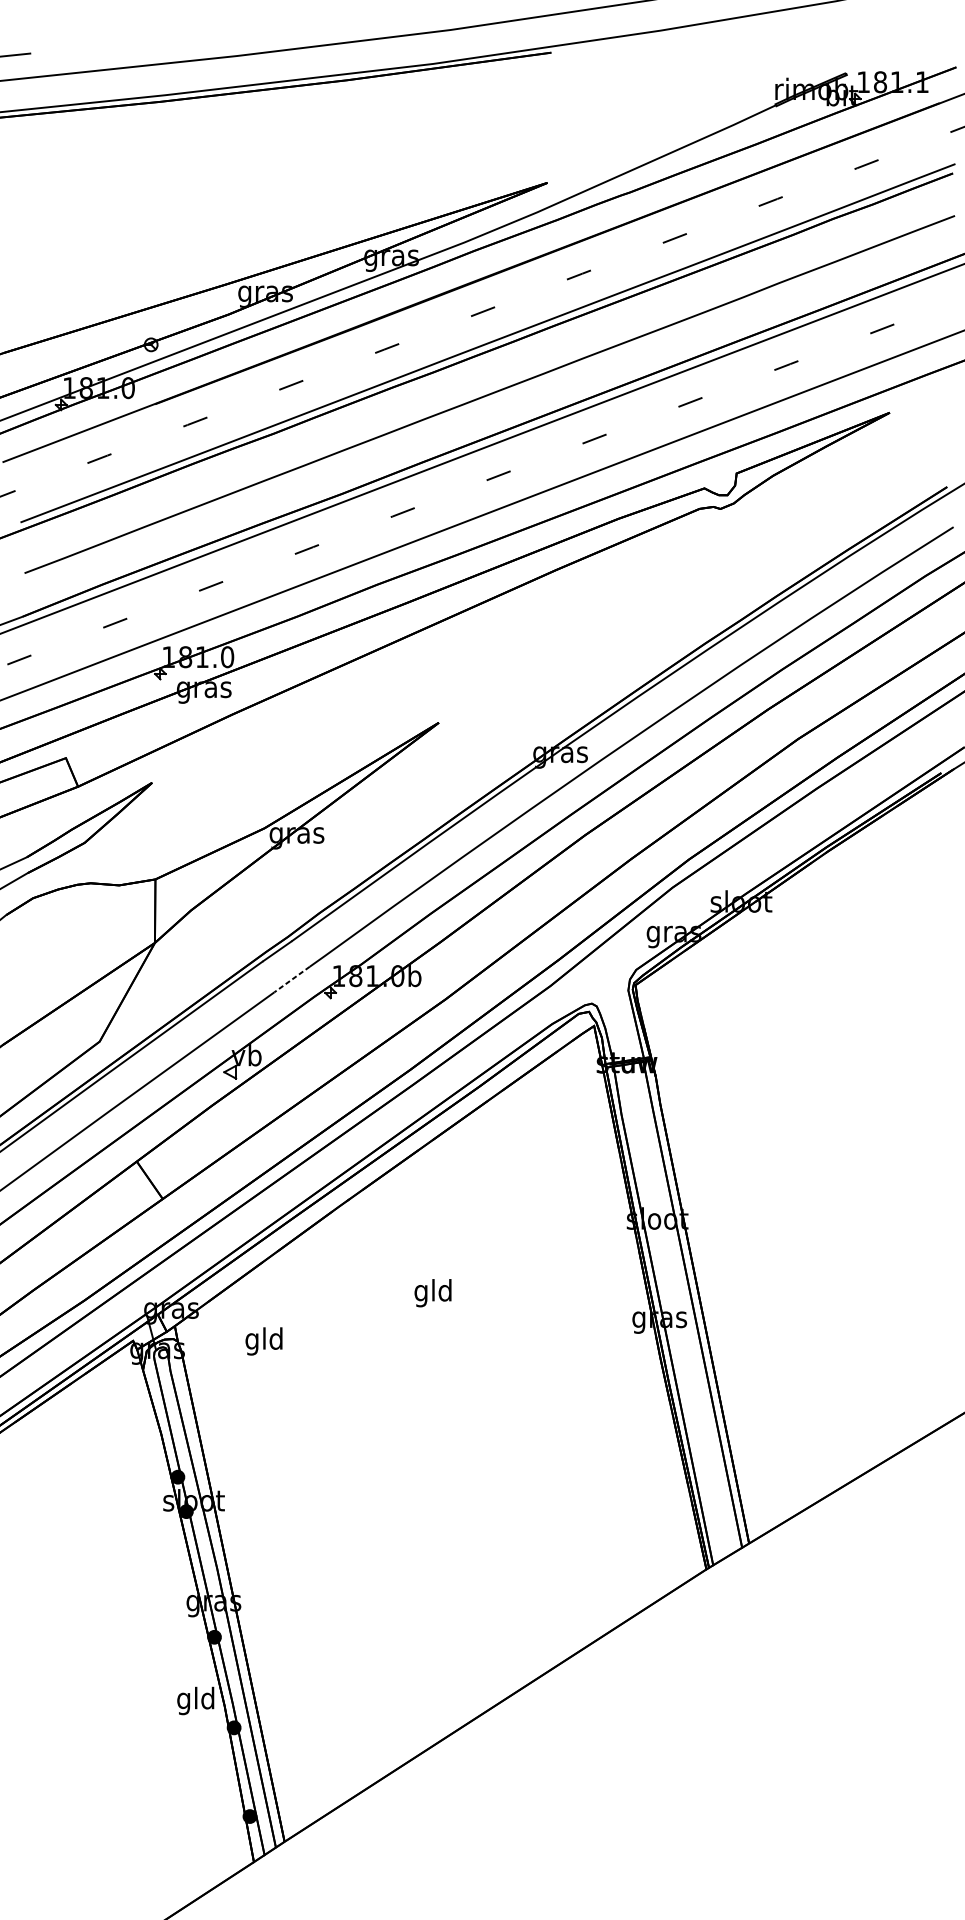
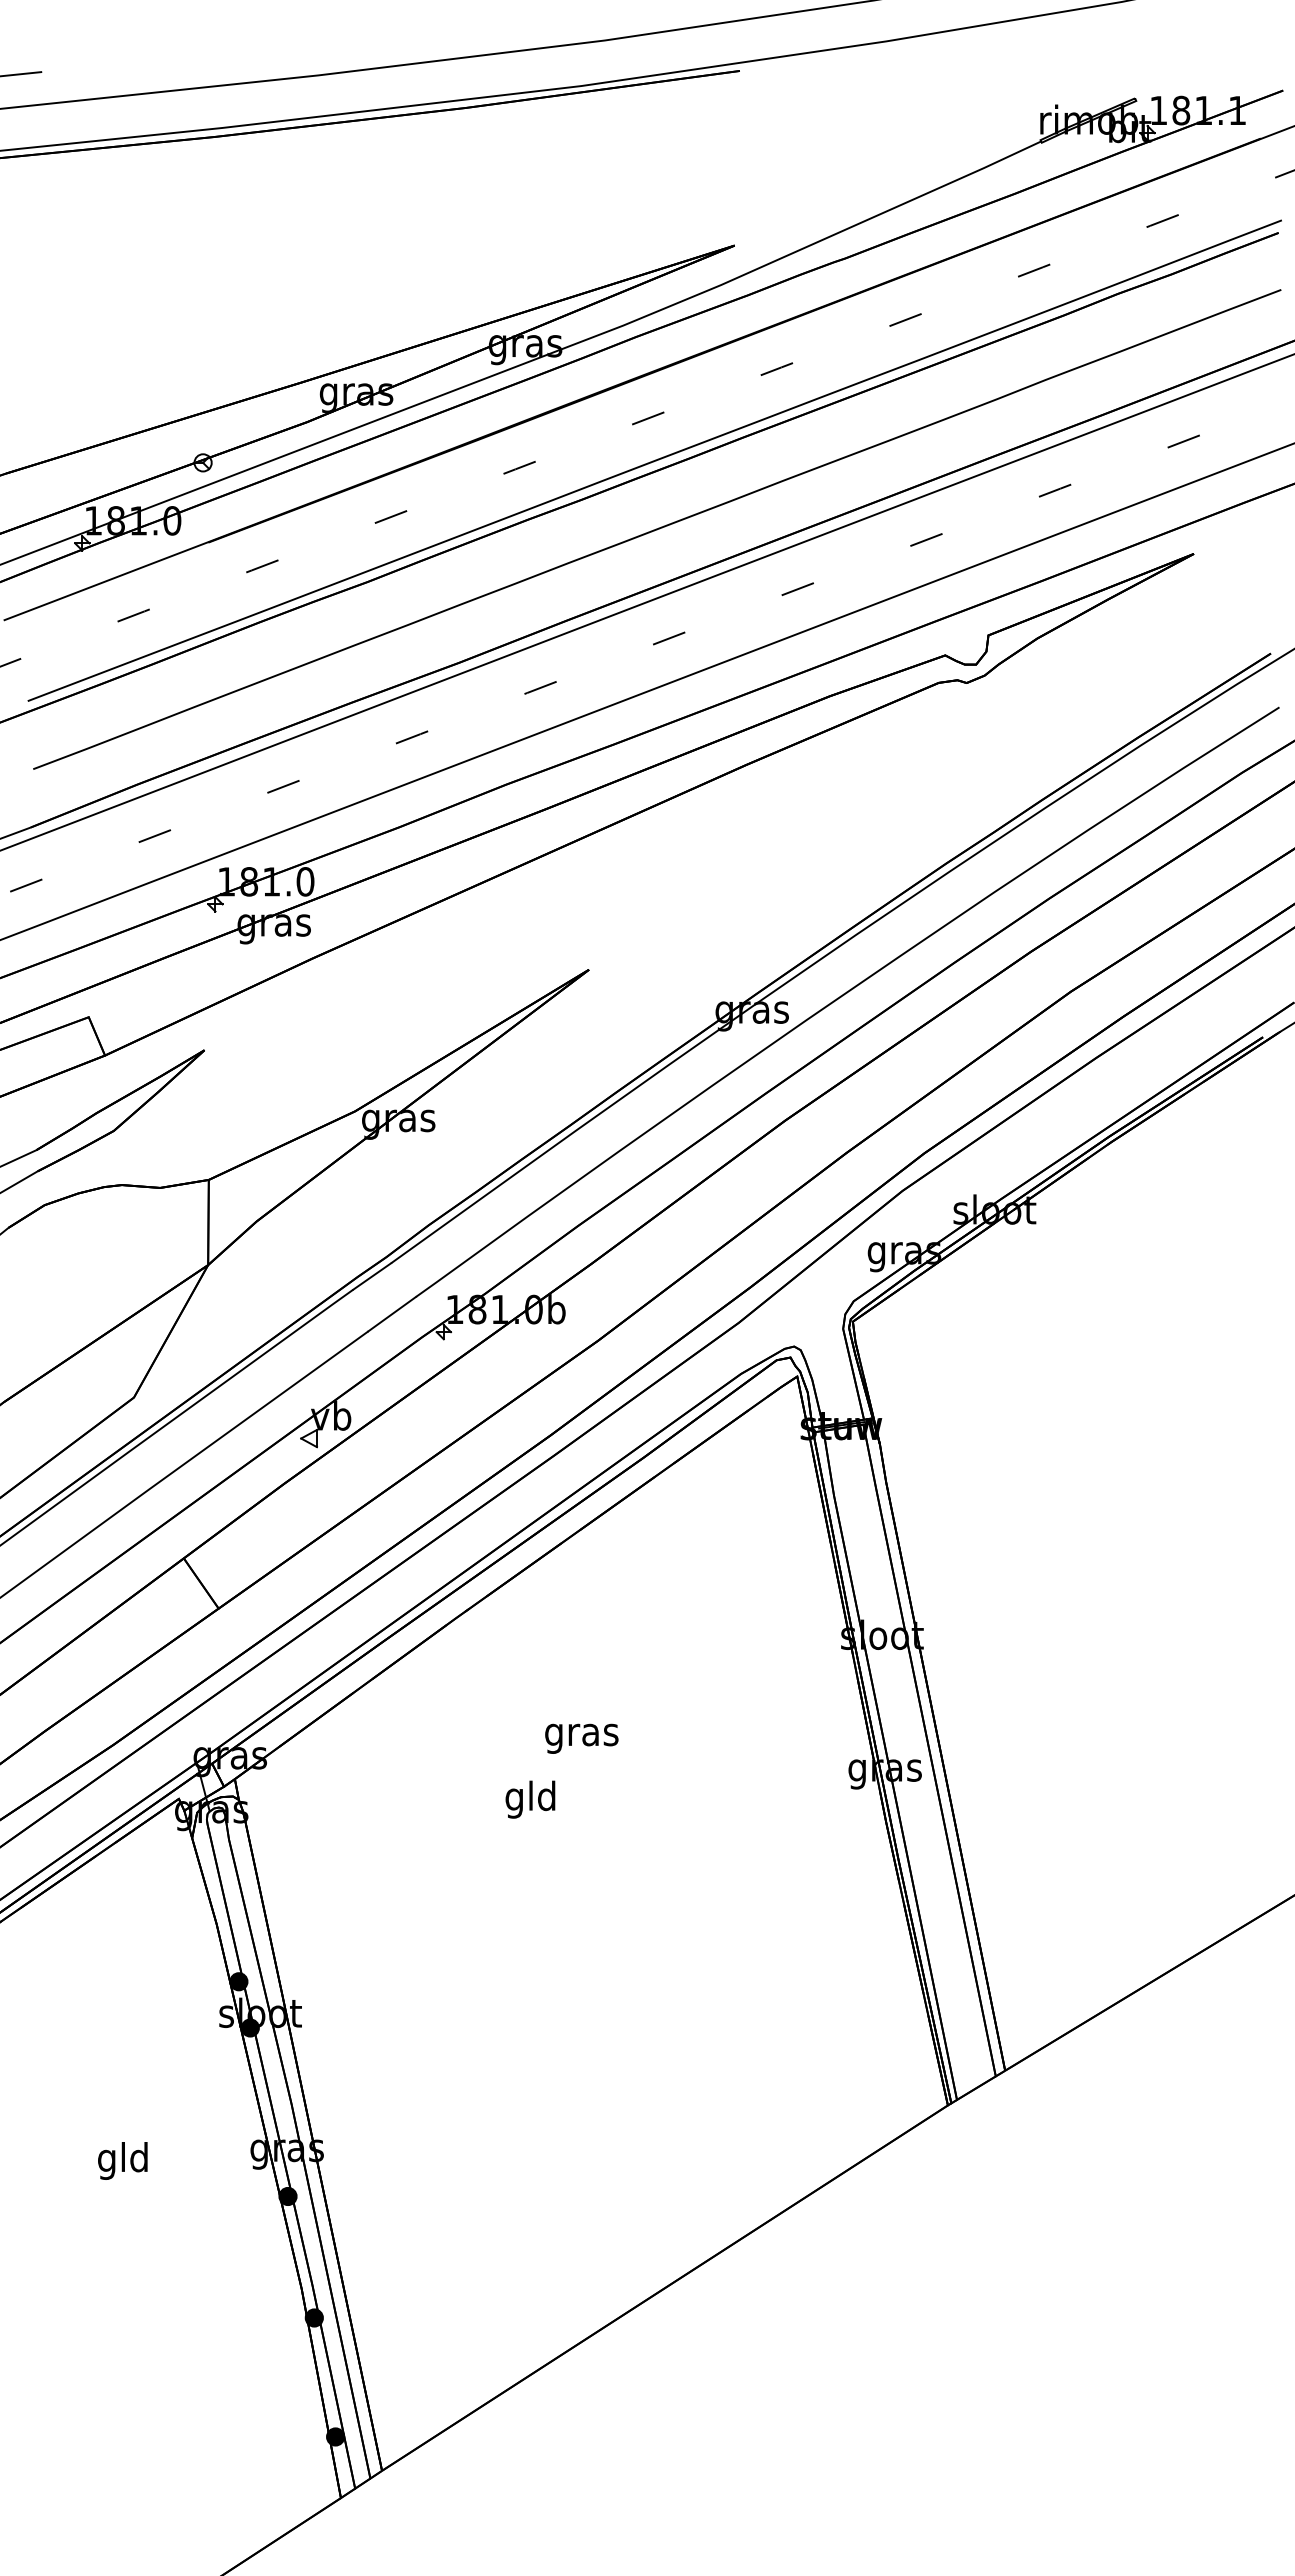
line: (291, 979) -> (391, 1314), dashed -> solid
text: (433, 1292) -> (581, 1734), gld -> gras
text: (264, 1341) -> (530, 1799), moved
text: (195, 1700) -> (122, 2160), moved

